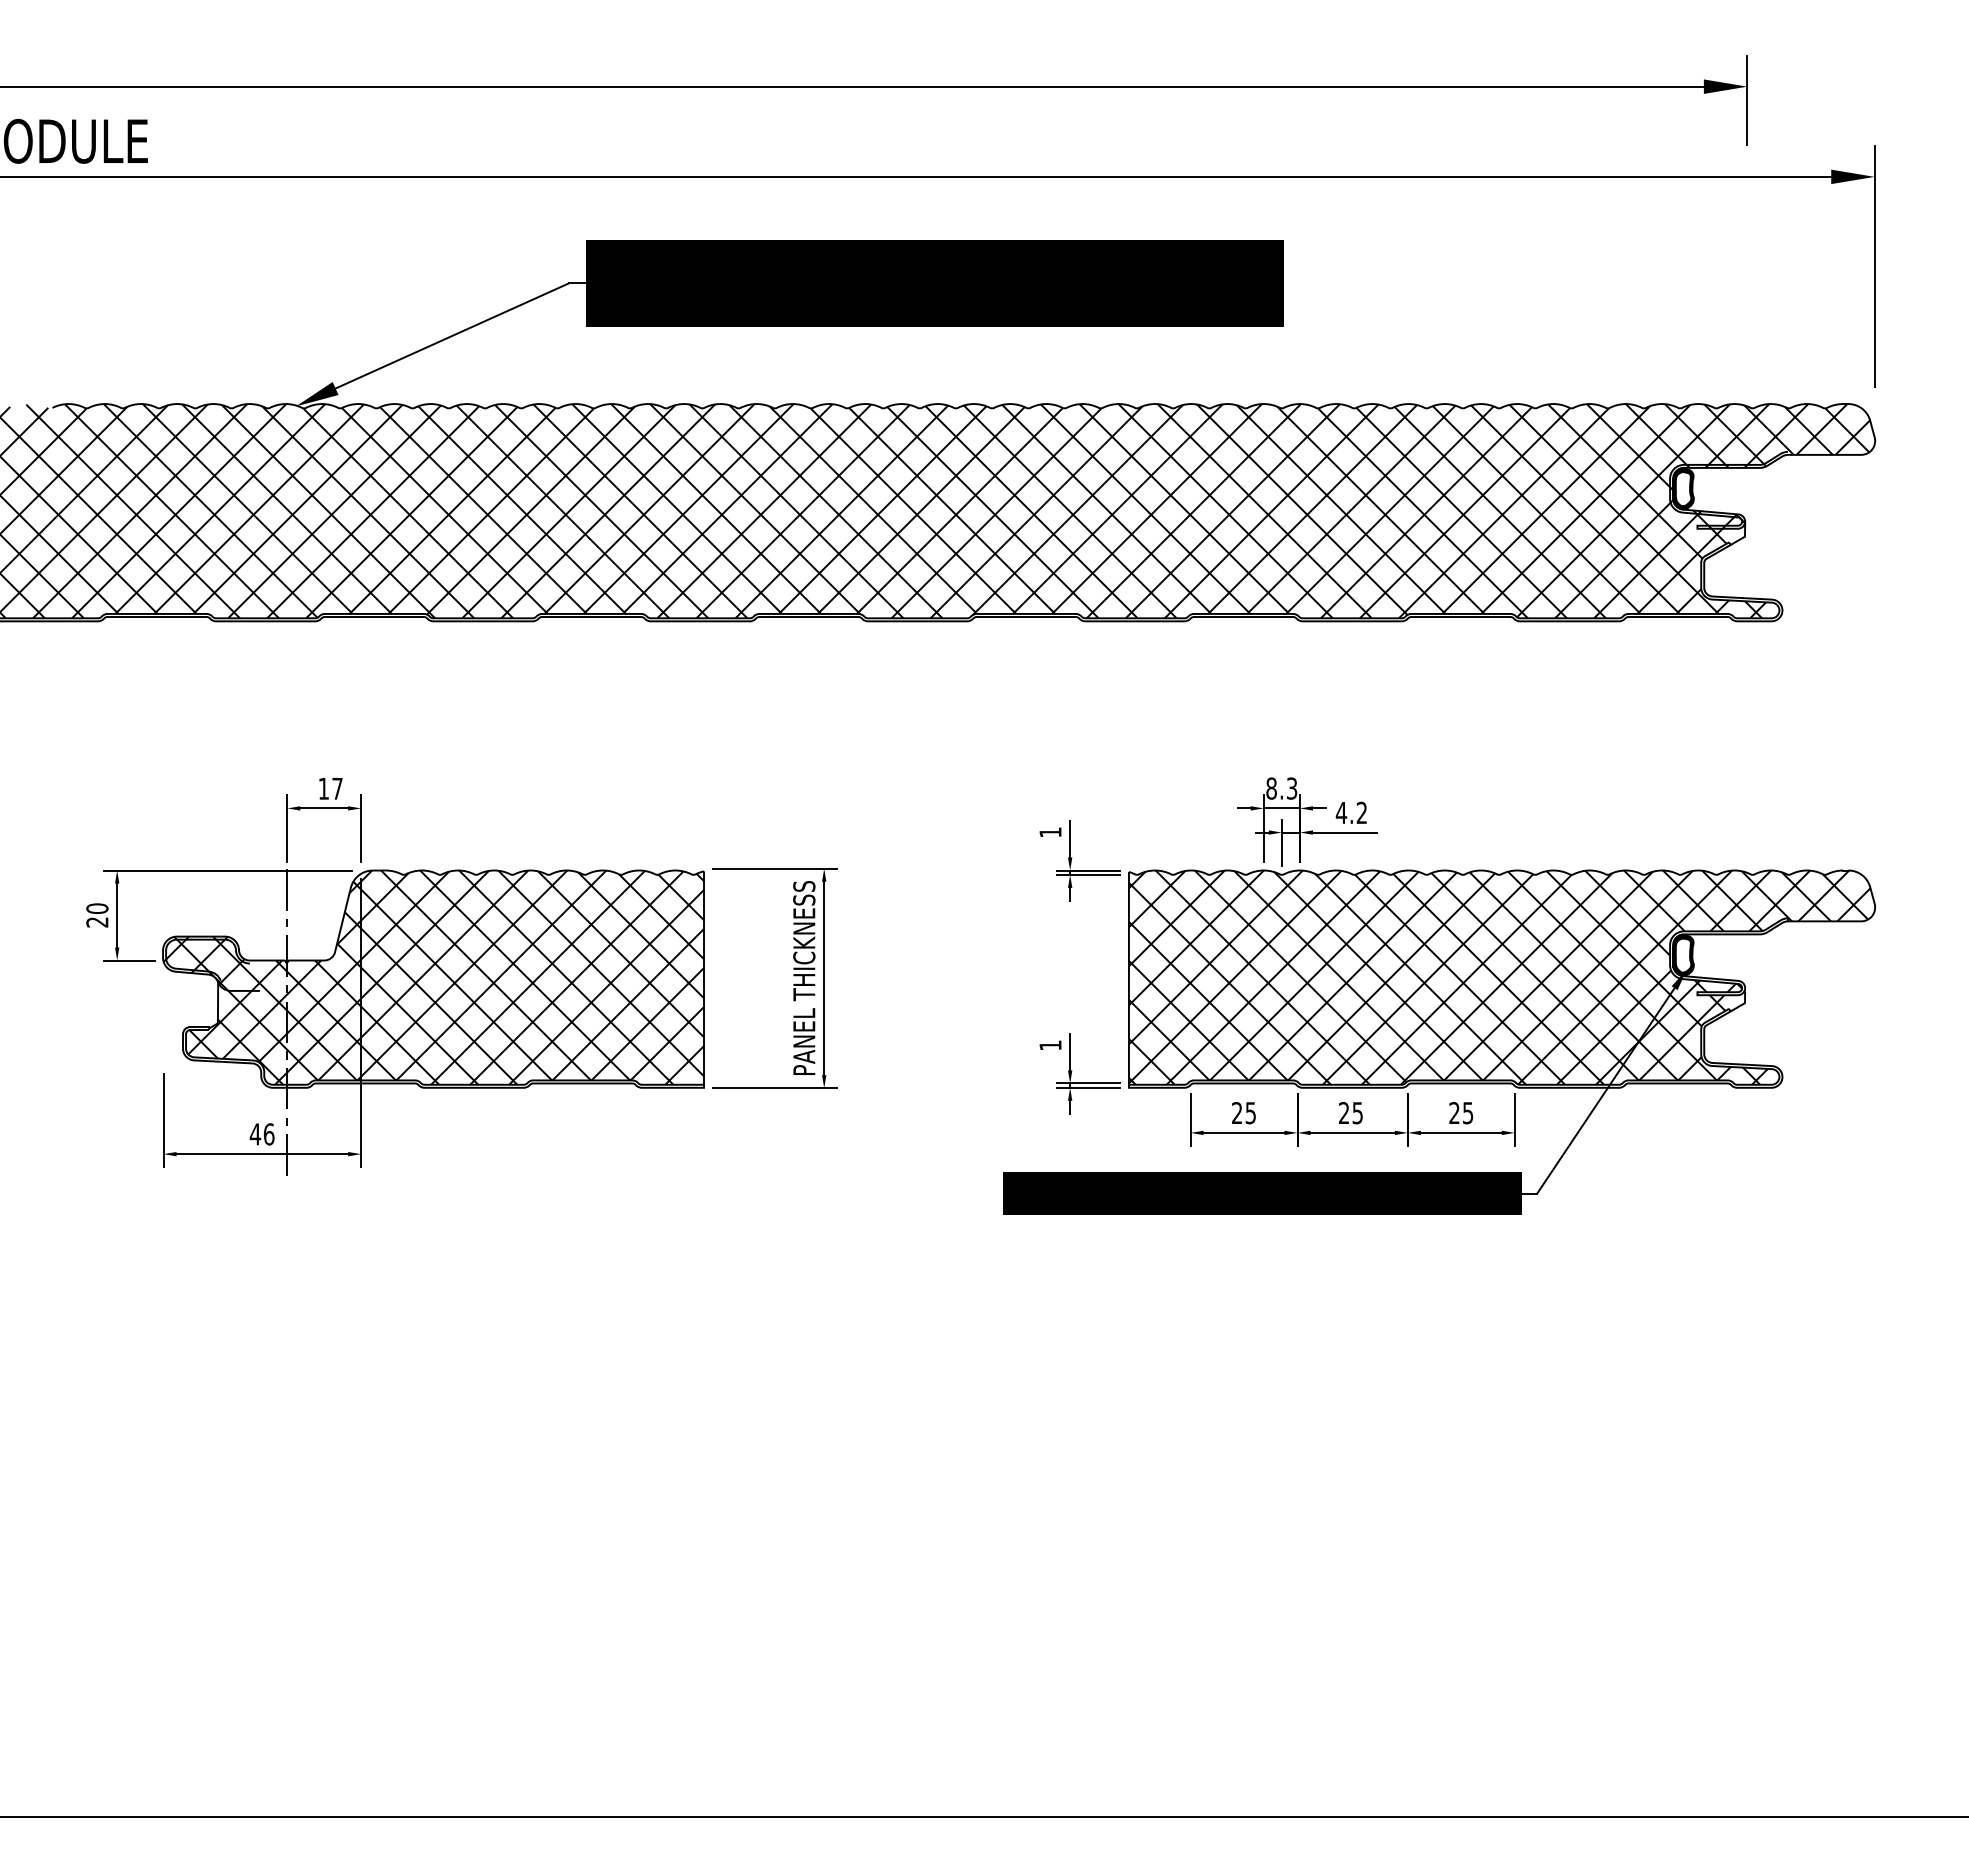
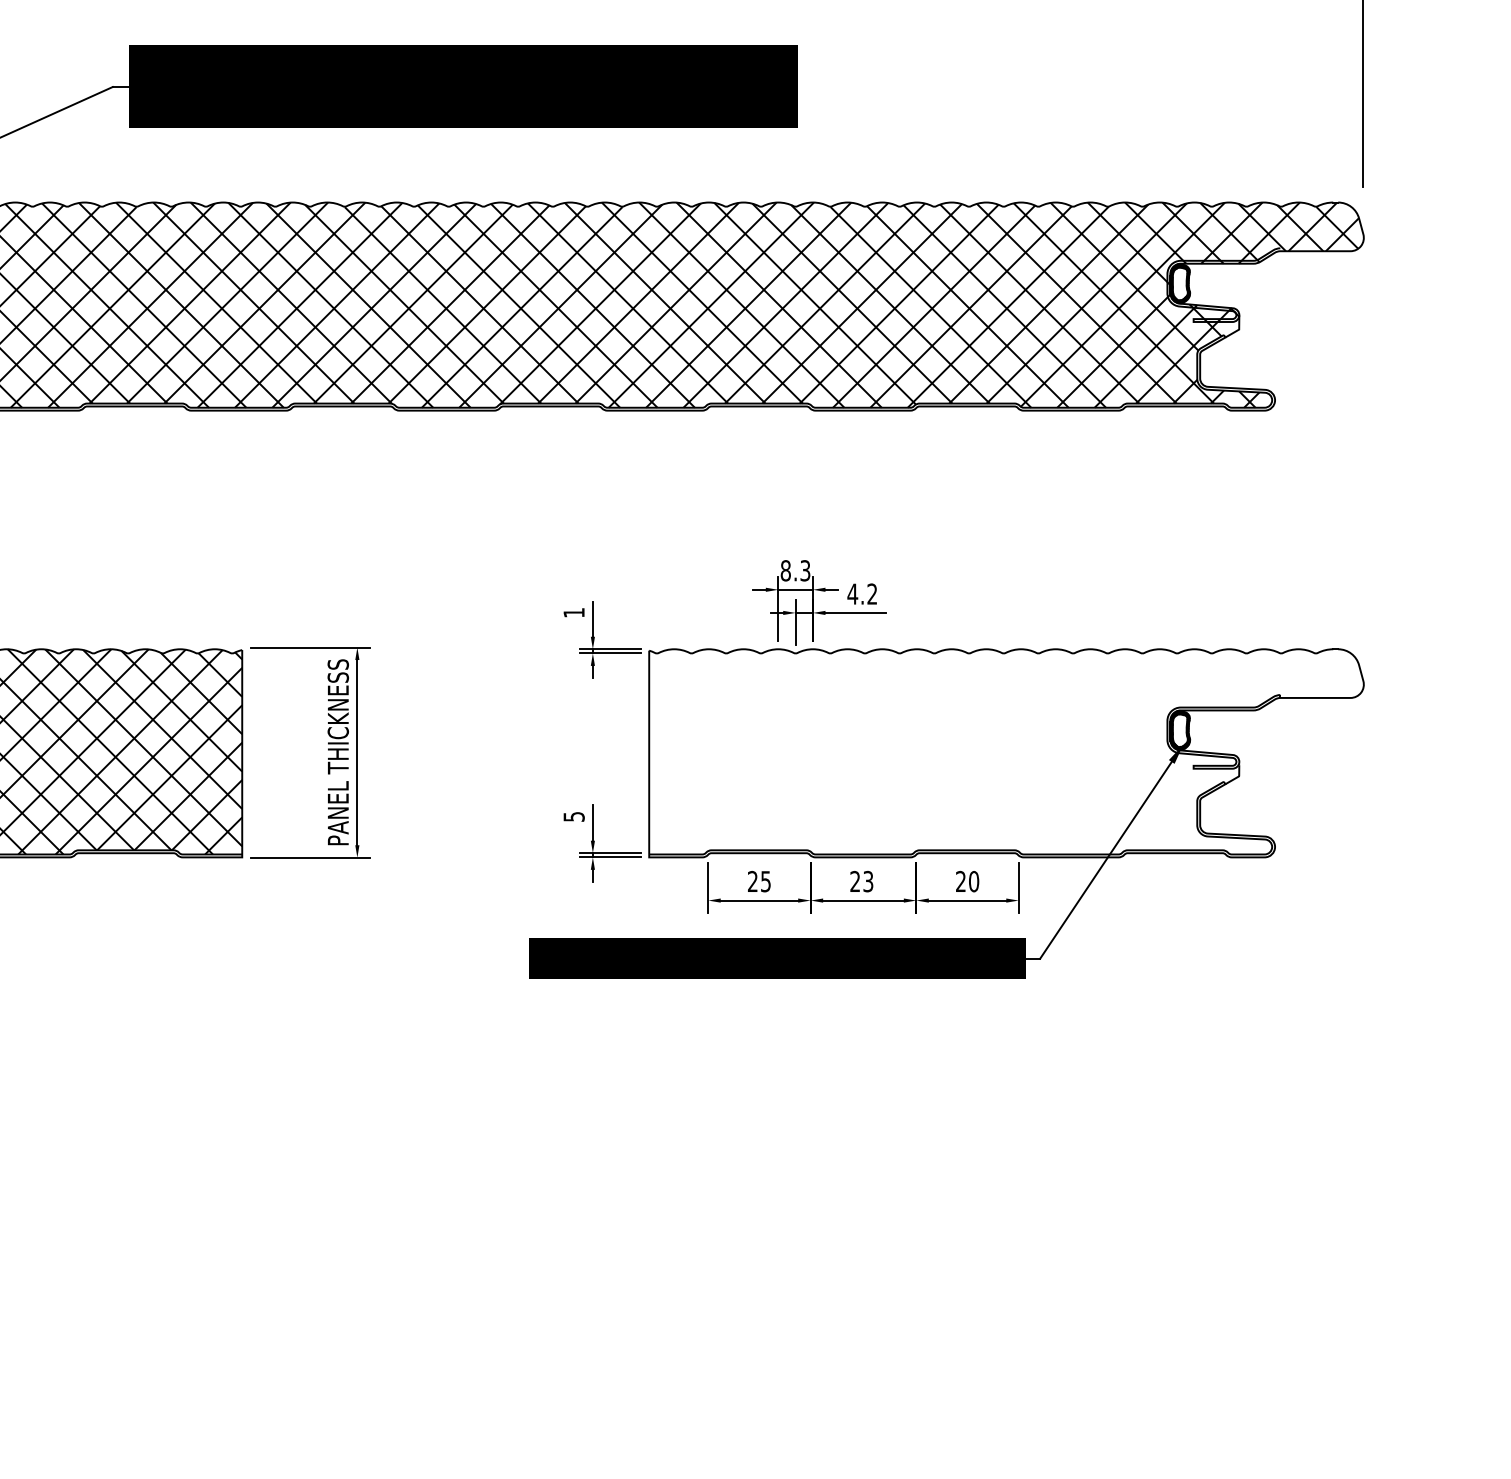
hatch: (1499, 977) -> (1004, 751), removed
text: (1050, 1045) -> (574, 816), 1 -> 5
text: (1357, 1112) -> (868, 881), 25 -> 23
text: (1467, 1113) -> (973, 881), 25 -> 20

